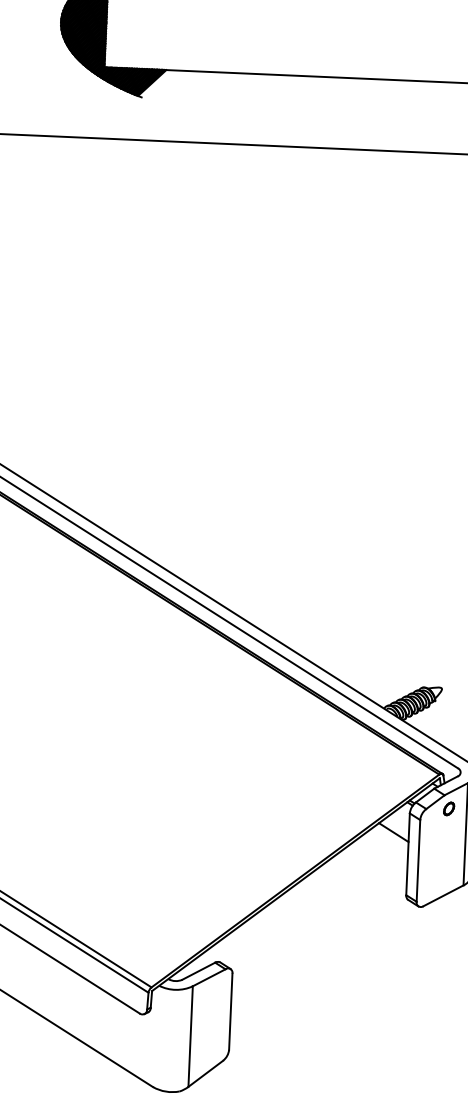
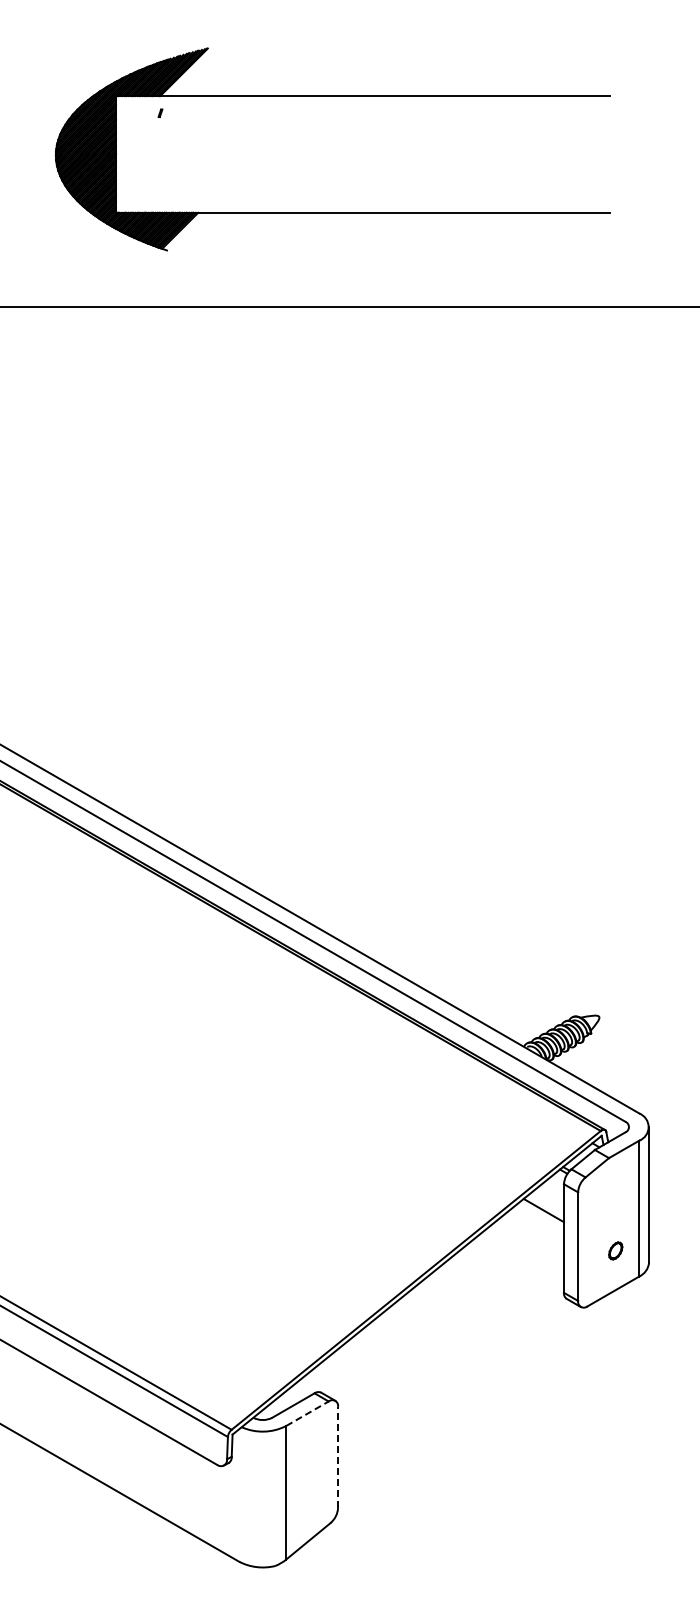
part: (448, 808) -> (615, 1250), moved
line: (209, 977) -> (307, 1413), solid -> dashed
line: (231, 1011) -> (338, 1457), solid -> dashed

